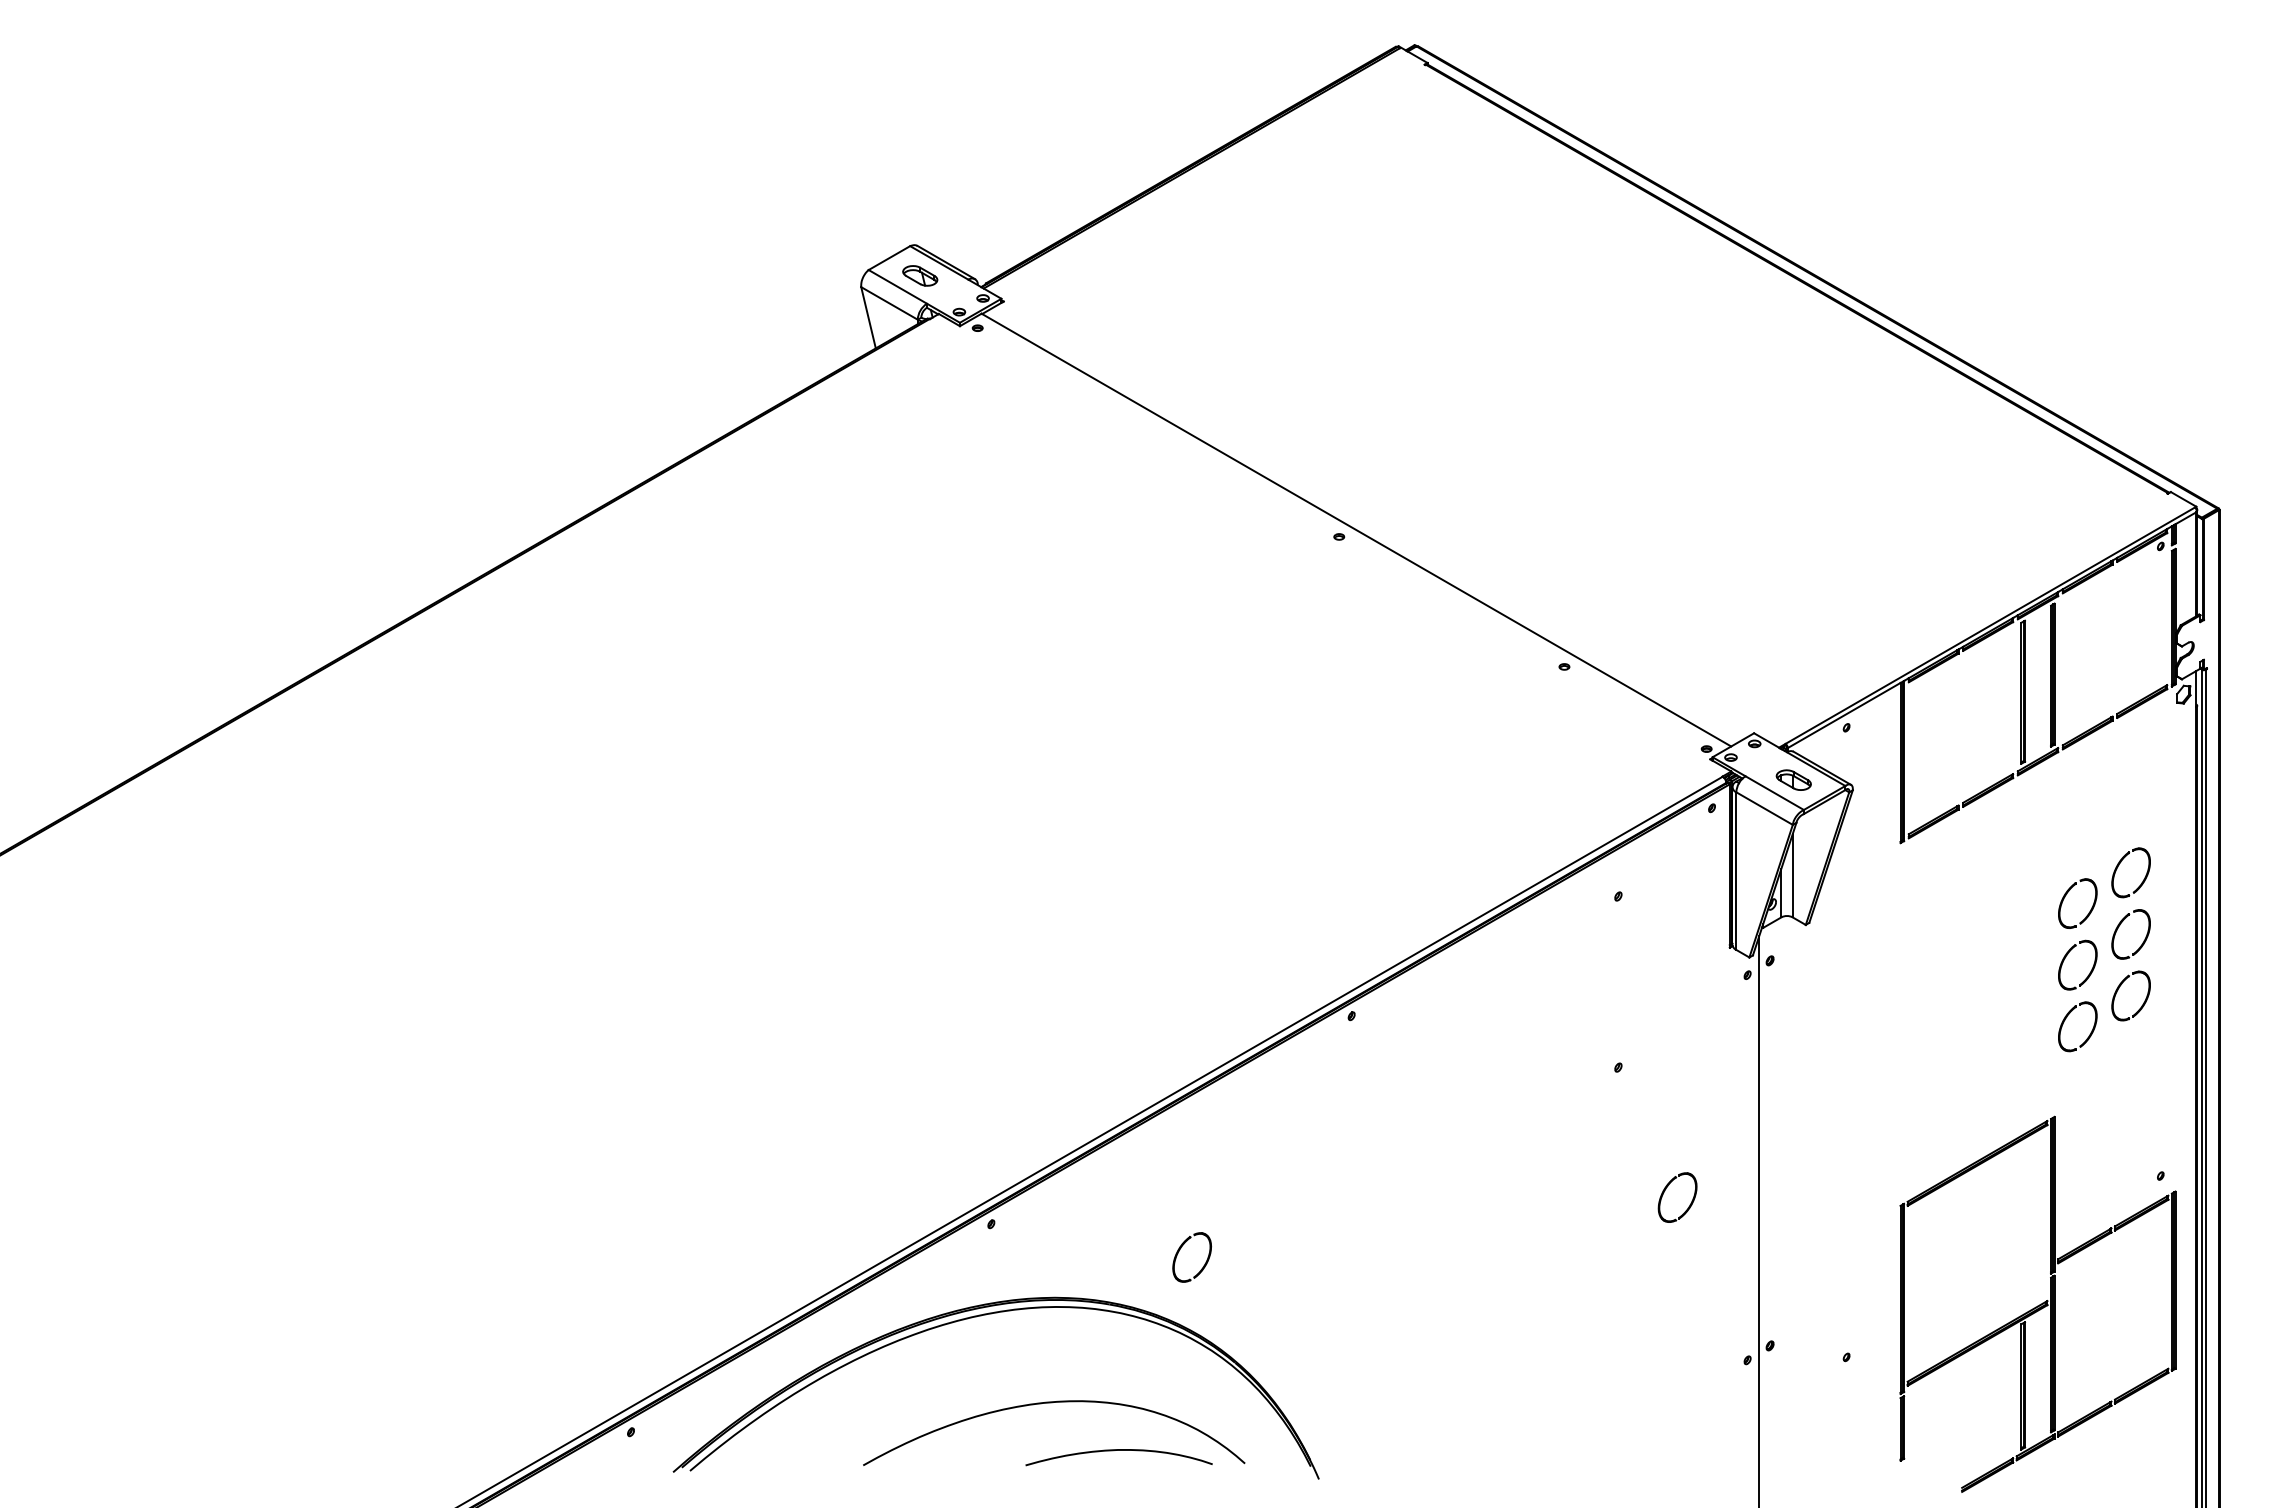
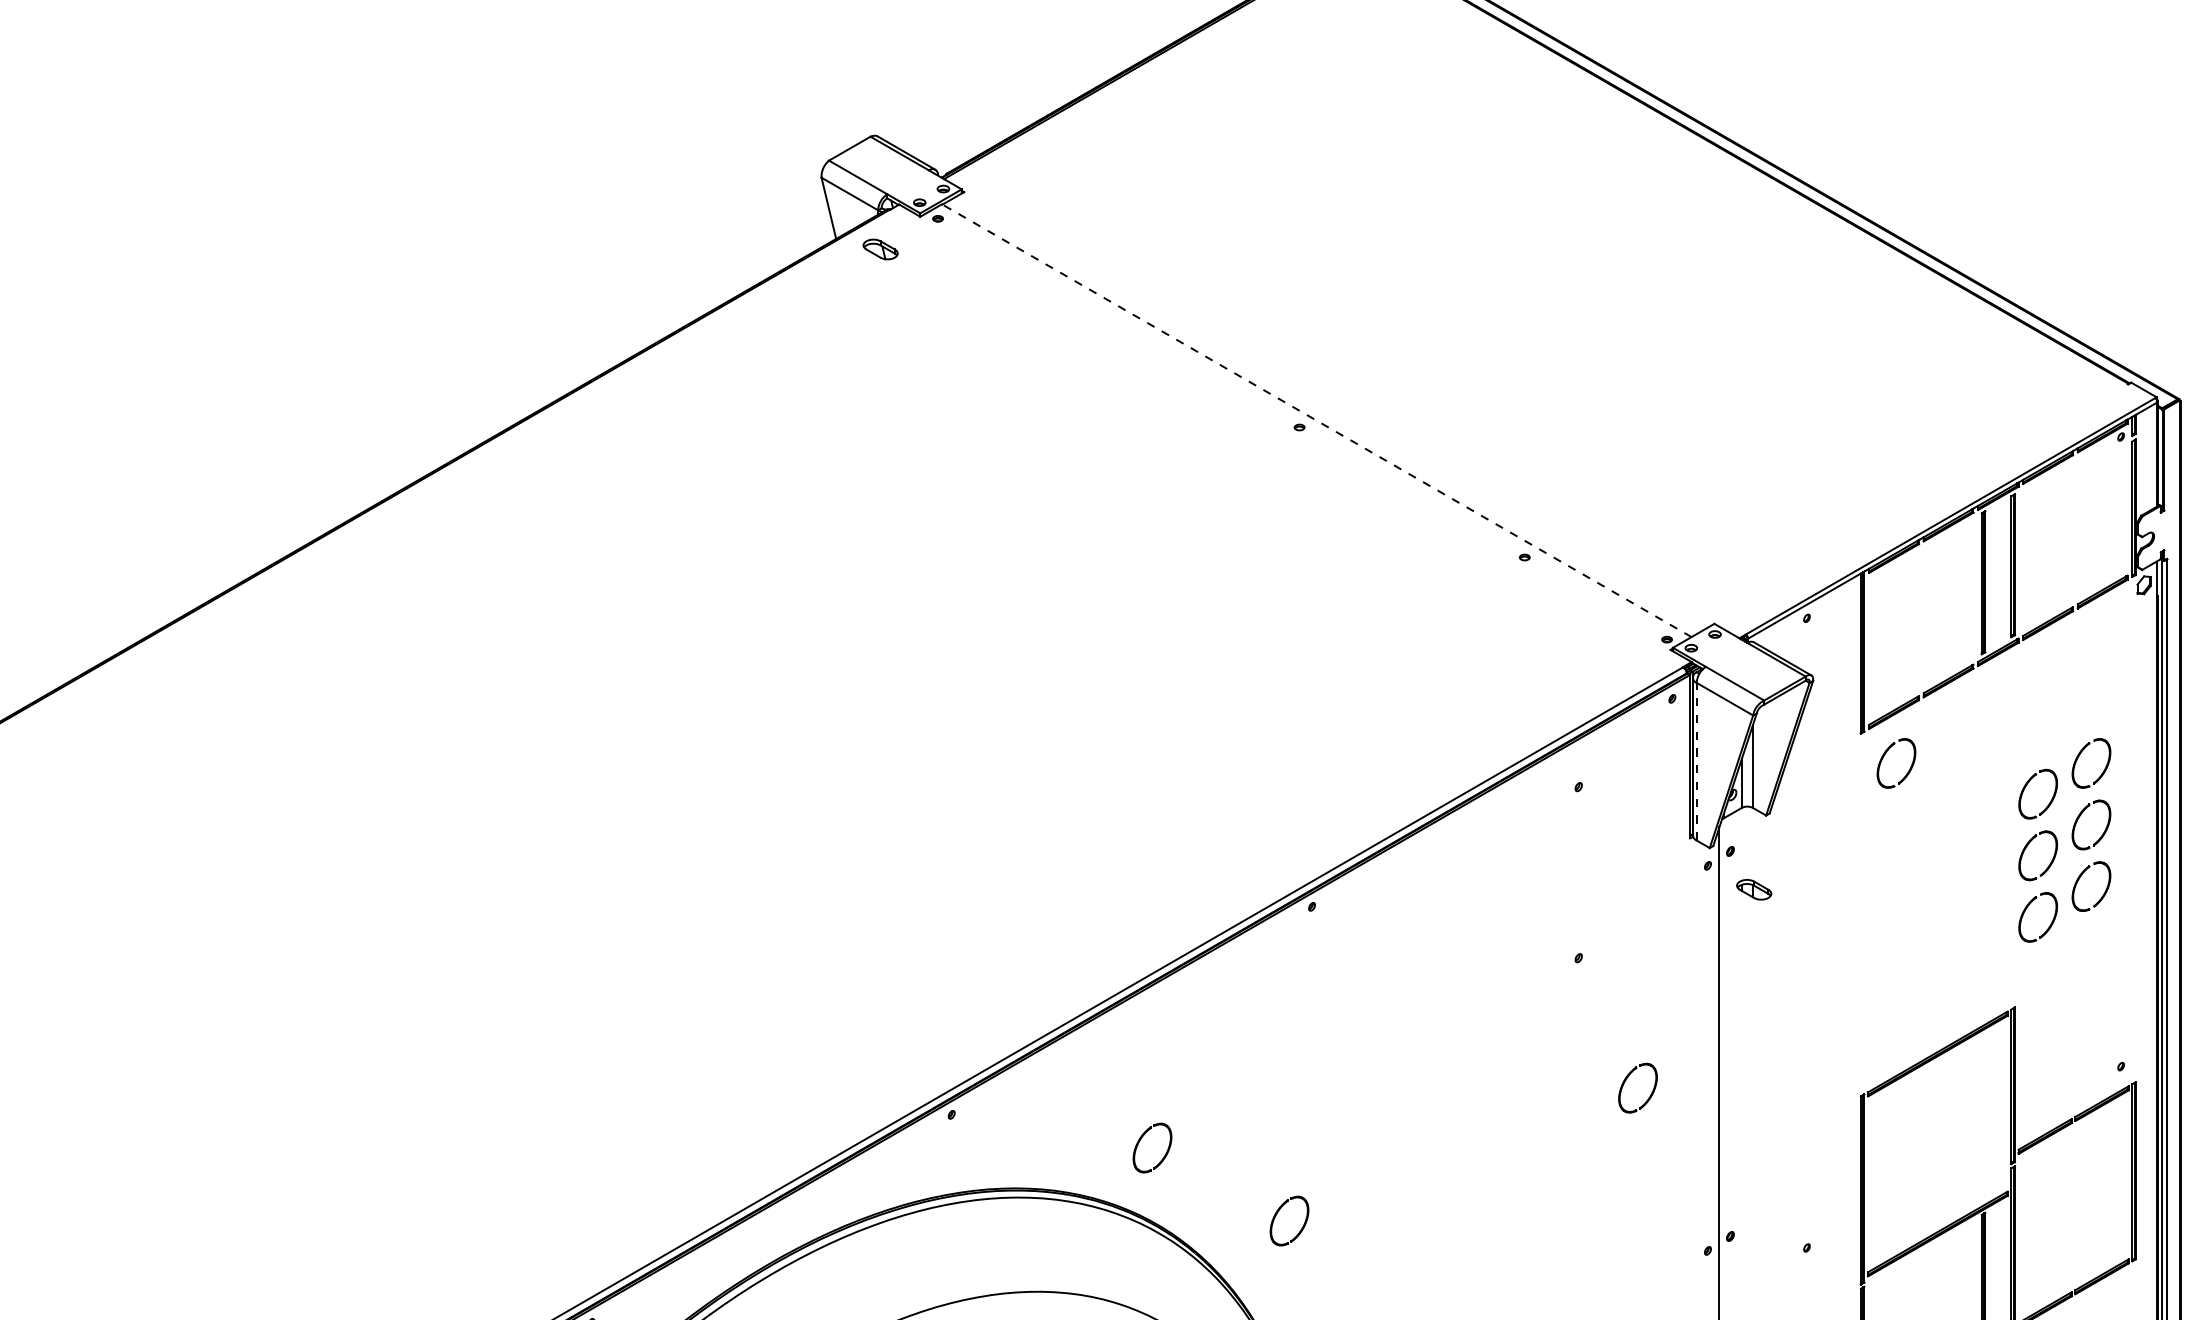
part: (920, 275) -> (880, 249), moved
line: (1356, 530) -> (1316, 421), solid -> dashed
part: (1793, 779) -> (1753, 889), moved
part: (1923, 867) -> (1883, 758), added
line: (1736, 871) -> (1696, 762), solid -> dashed
part: (1316, 1324) -> (1276, 1215), added

